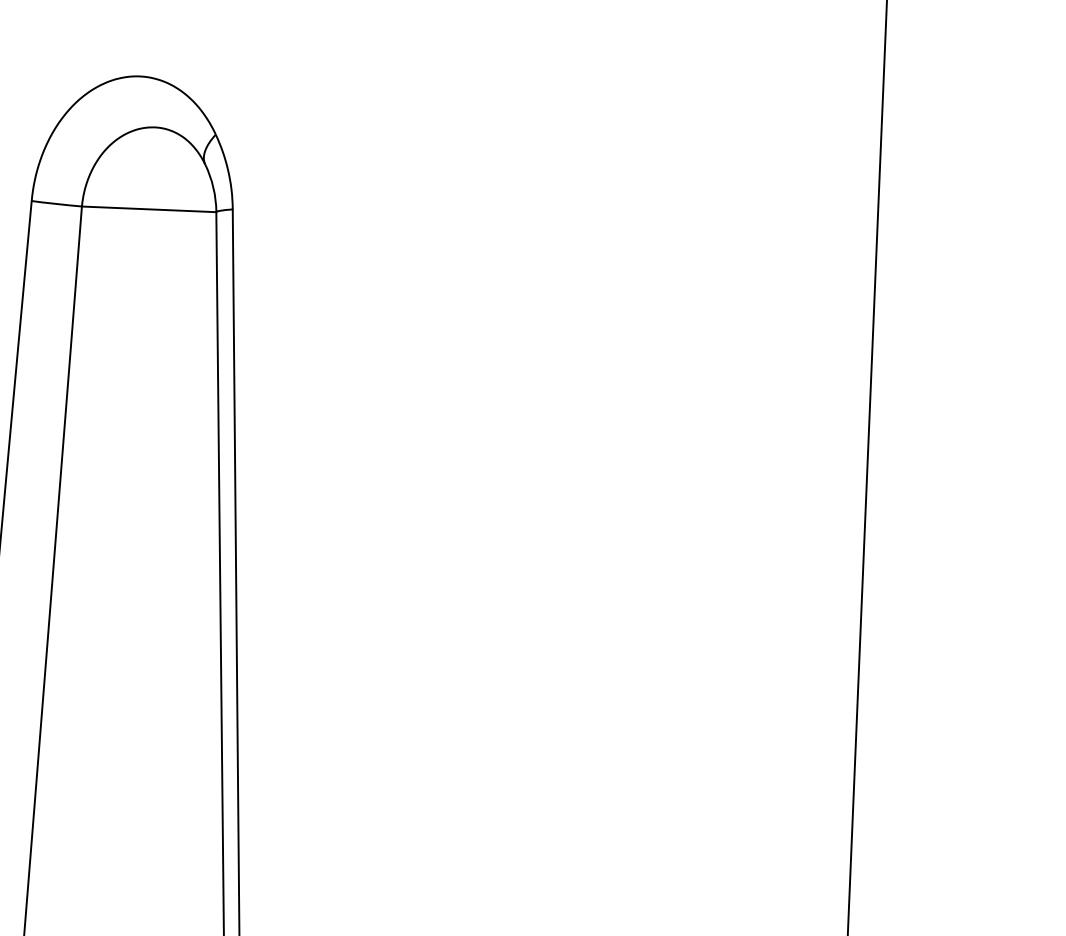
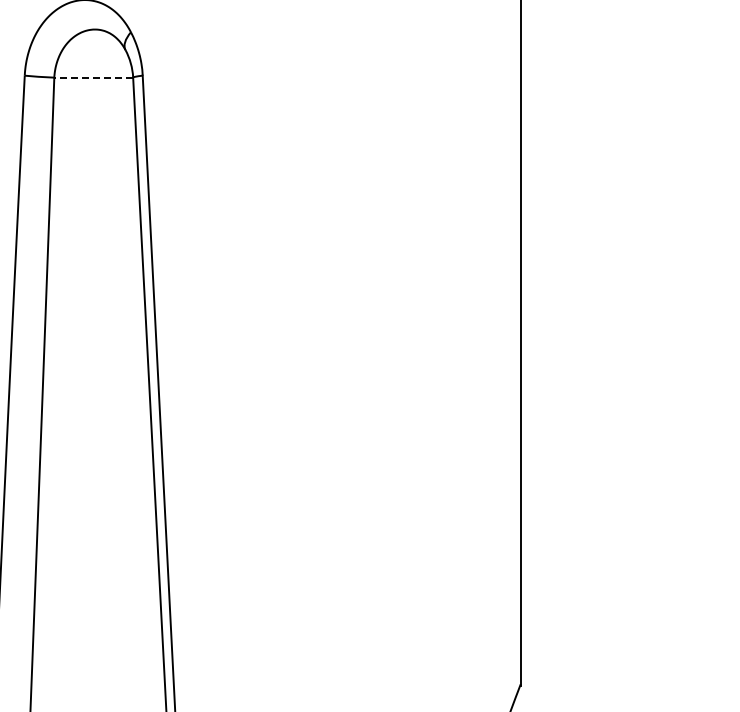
line: (148, 209) -> (93, 77), solid -> dashed

